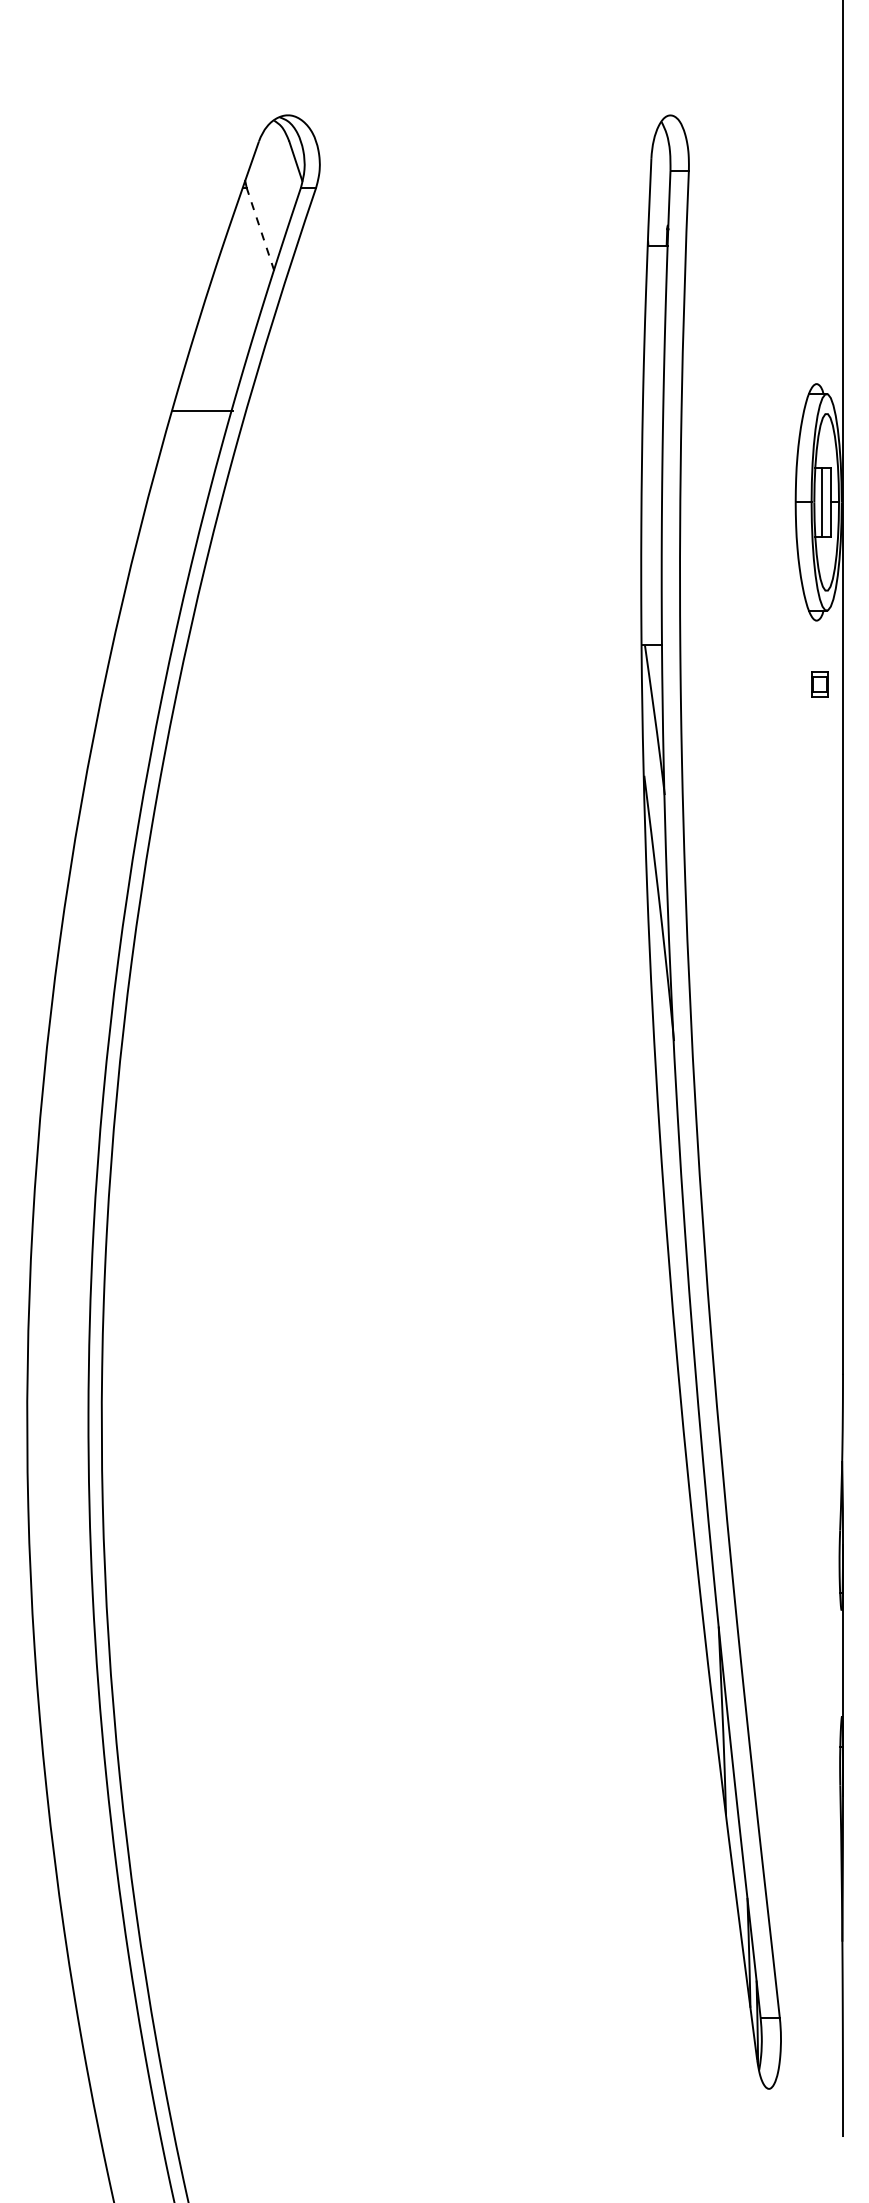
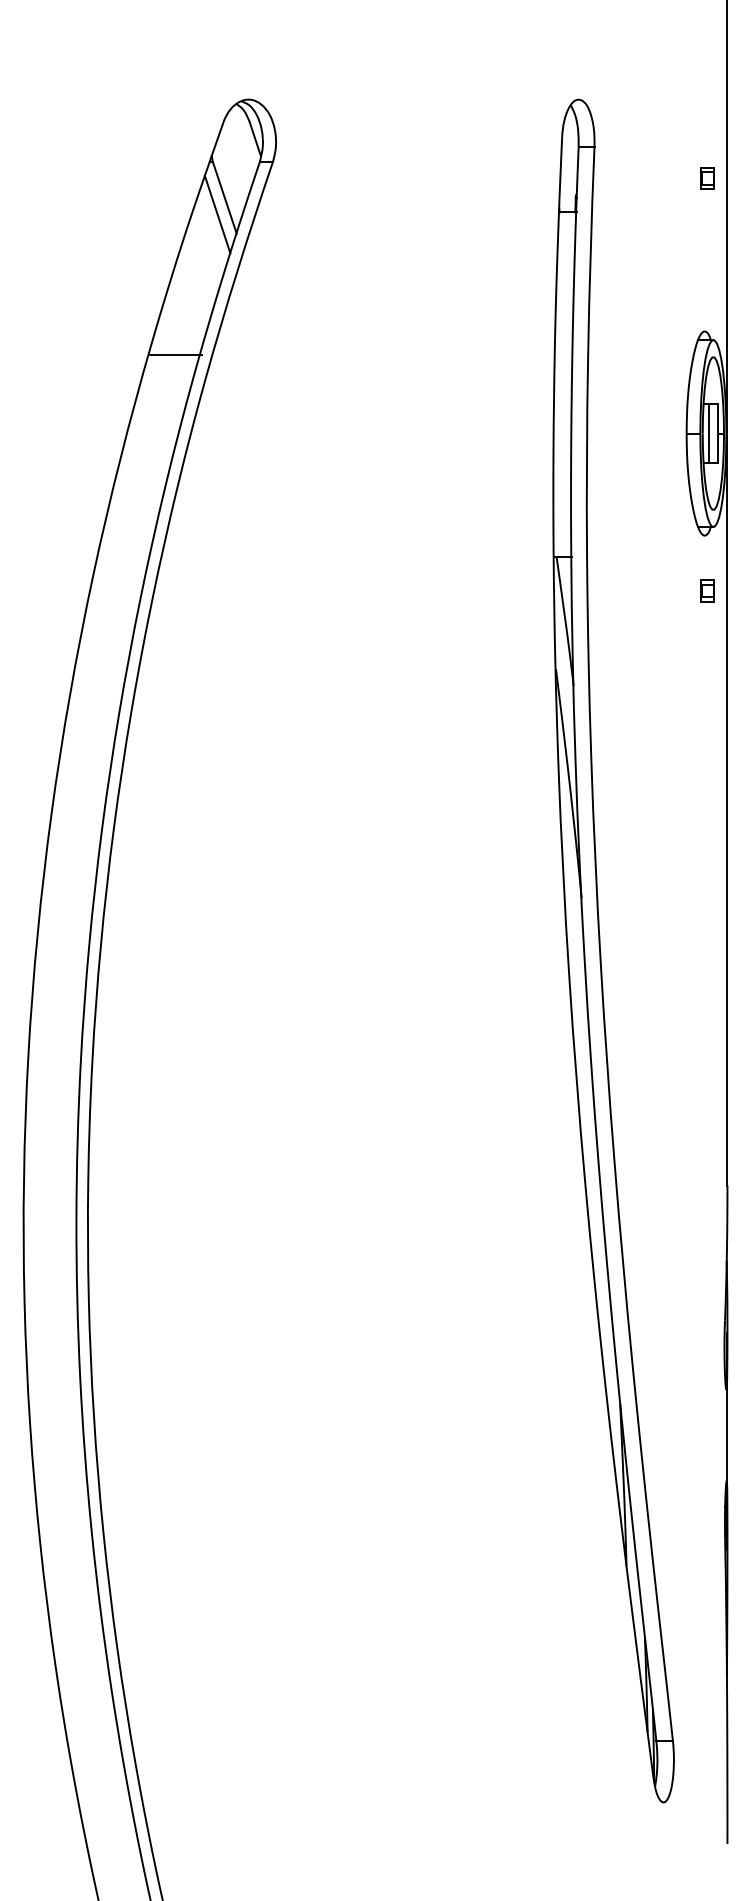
part: (819, 206) -> (707, 178), added
line: (260, 229) -> (224, 198), dashed -> solid
line: (251, 248) -> (217, 214), added

